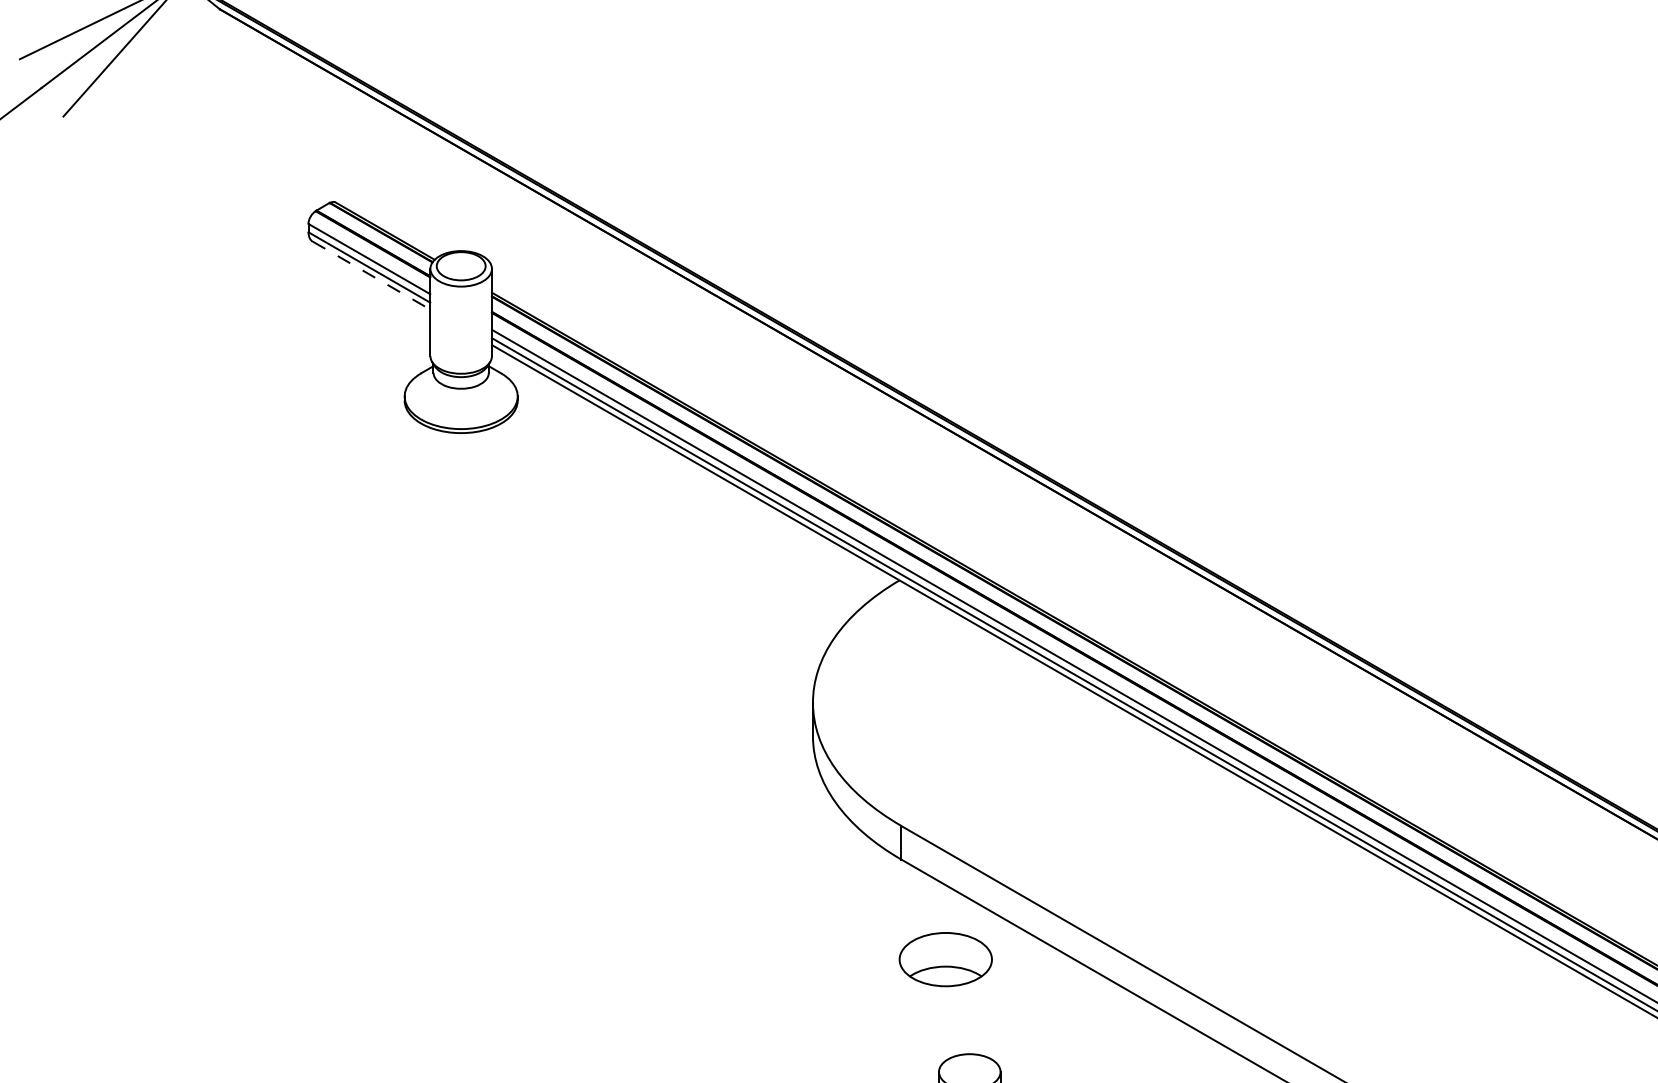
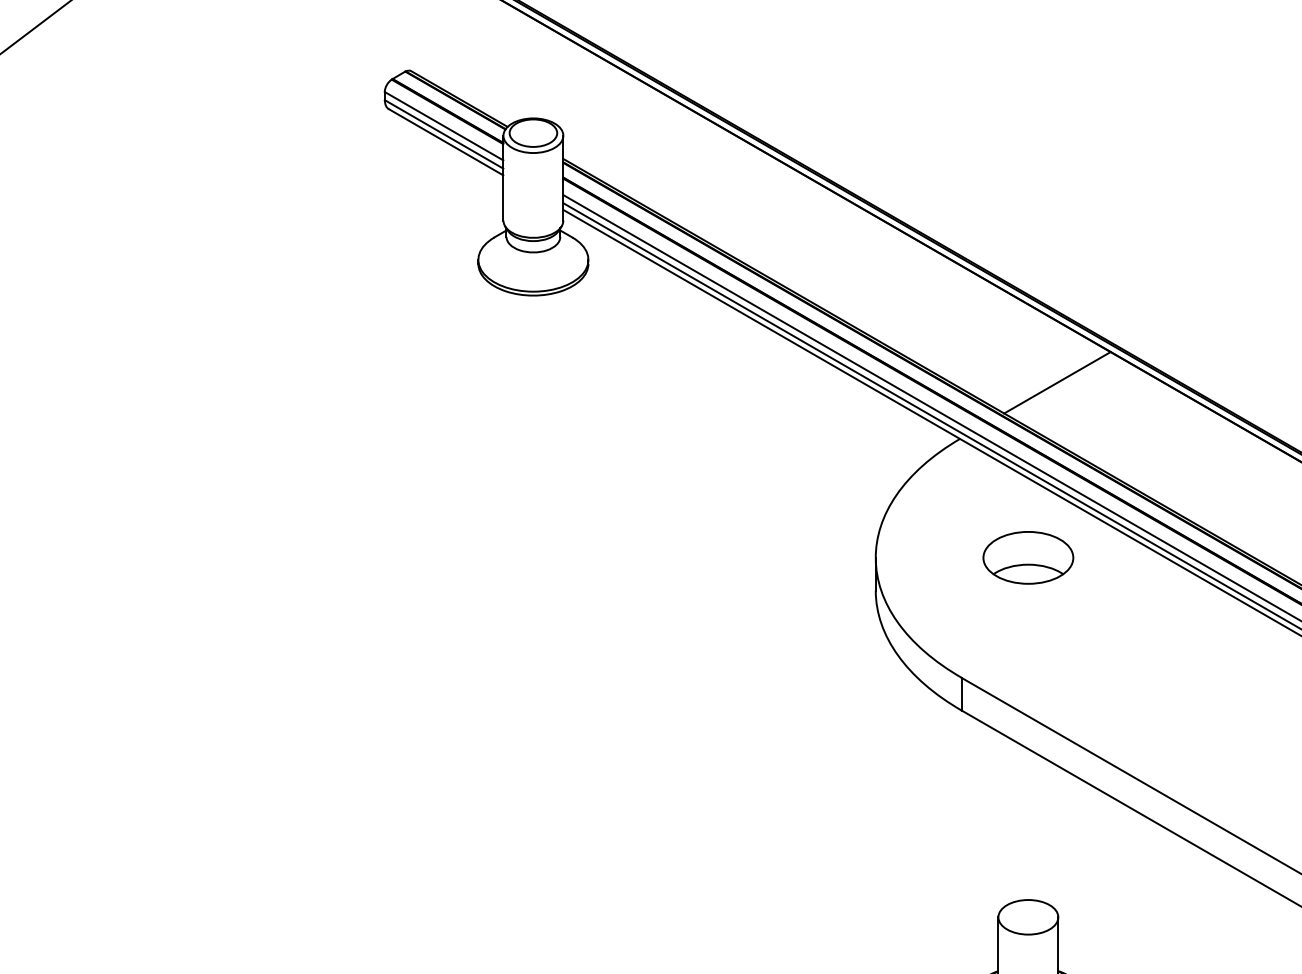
line: (371, 275) -> (446, 142), dashed -> solid
line: (999, 522) -> (1057, 382), added
part: (945, 959) -> (1028, 557), moved

